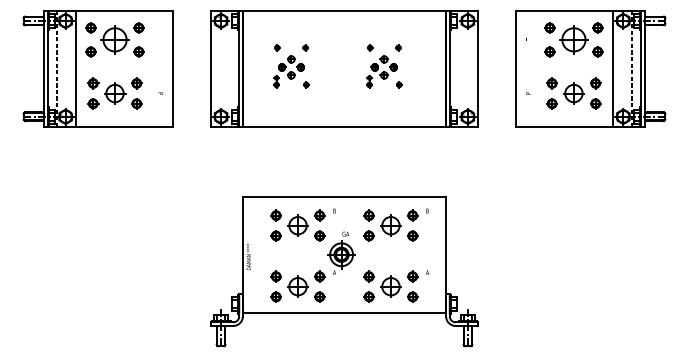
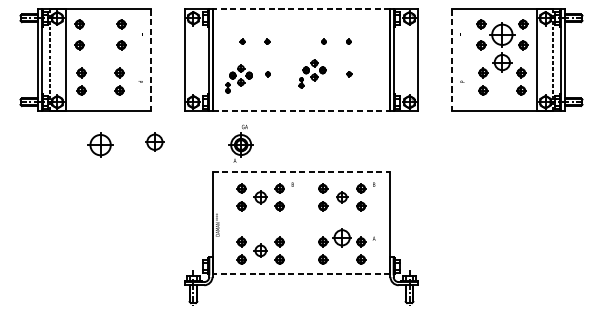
line: (344, 10) -> (301, 9), solid -> dashed
part: (114, 39) -> (100, 144), moved
line: (173, 69) -> (151, 60), solid -> dashed
line: (515, 69) -> (451, 60), solid -> dashed
part: (288, 71) -> (238, 79), moved
part: (381, 71) -> (312, 73), moved
part: (115, 93) -> (155, 142), moved
part: (573, 93) -> (501, 62), moved
line: (344, 127) -> (301, 111), solid -> dashed
line: (344, 196) -> (301, 171), solid -> dashed
part: (297, 225) -> (260, 197), size x0.7
part: (390, 225) -> (341, 197), size x0.6
part: (341, 252) -> (241, 143), moved
part: (297, 286) -> (260, 250), size x0.7
part: (390, 286) -> (341, 237), moved
line: (344, 312) -> (301, 273), solid -> dashed

